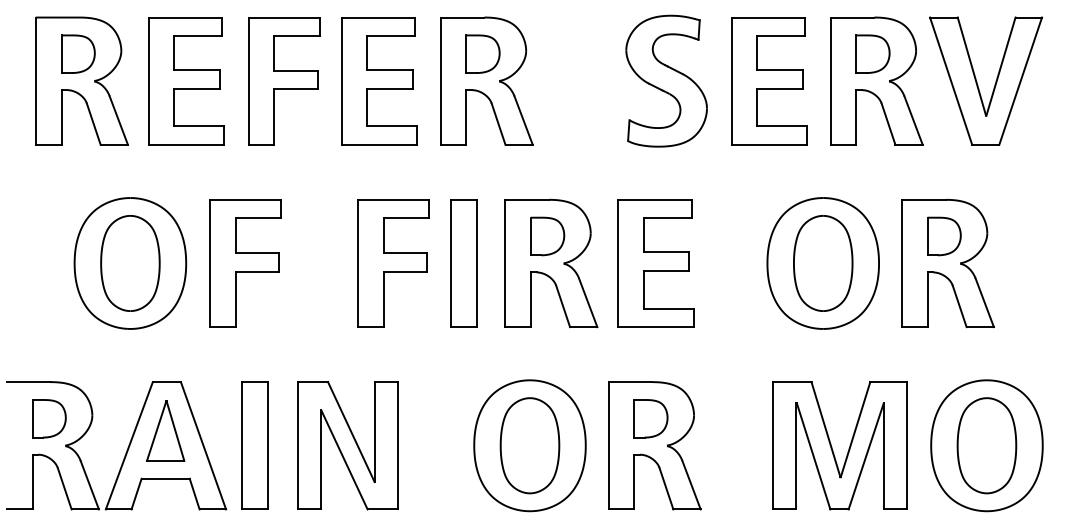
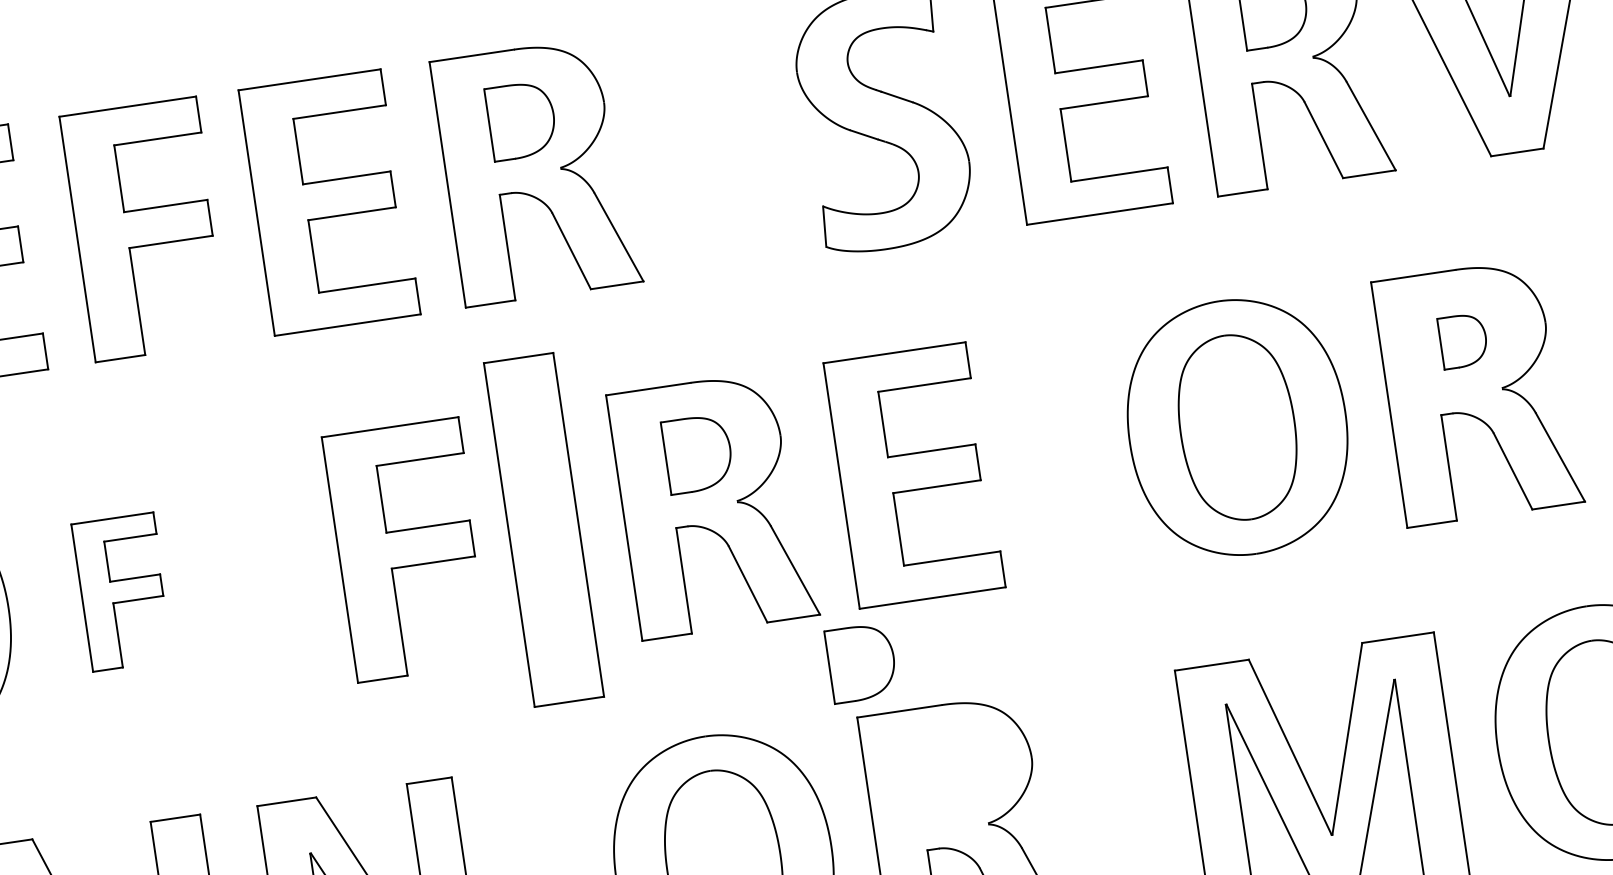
part: (944, 236) -> (1463, 340), size x0.7
part: (245, 263) -> (123, 592), size x0.6
part: (463, 263) -> (543, 530), size x1.4
part: (650, 418) -> (860, 662), moved

